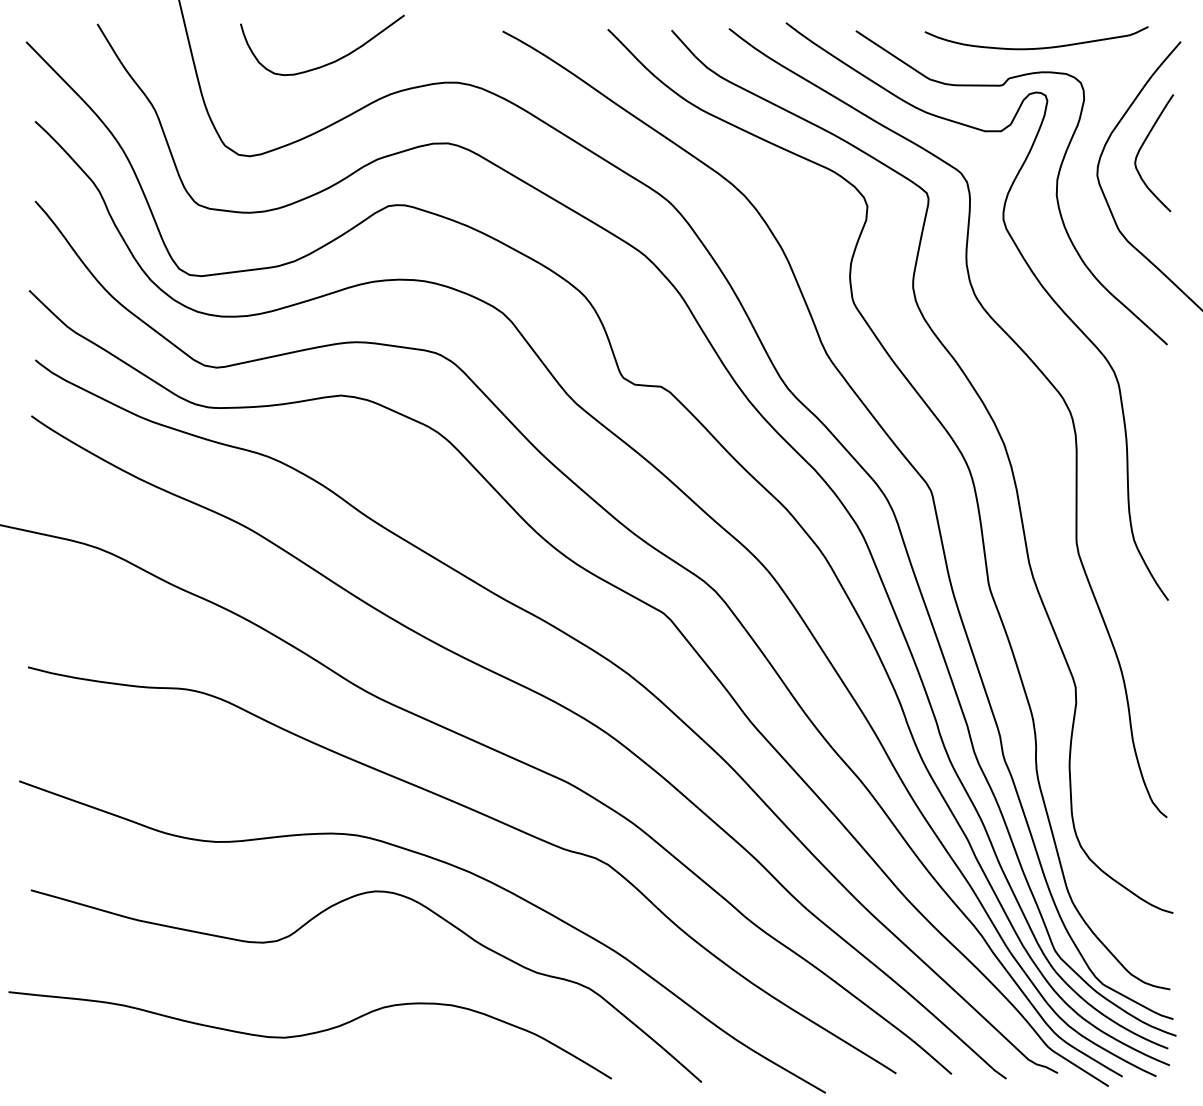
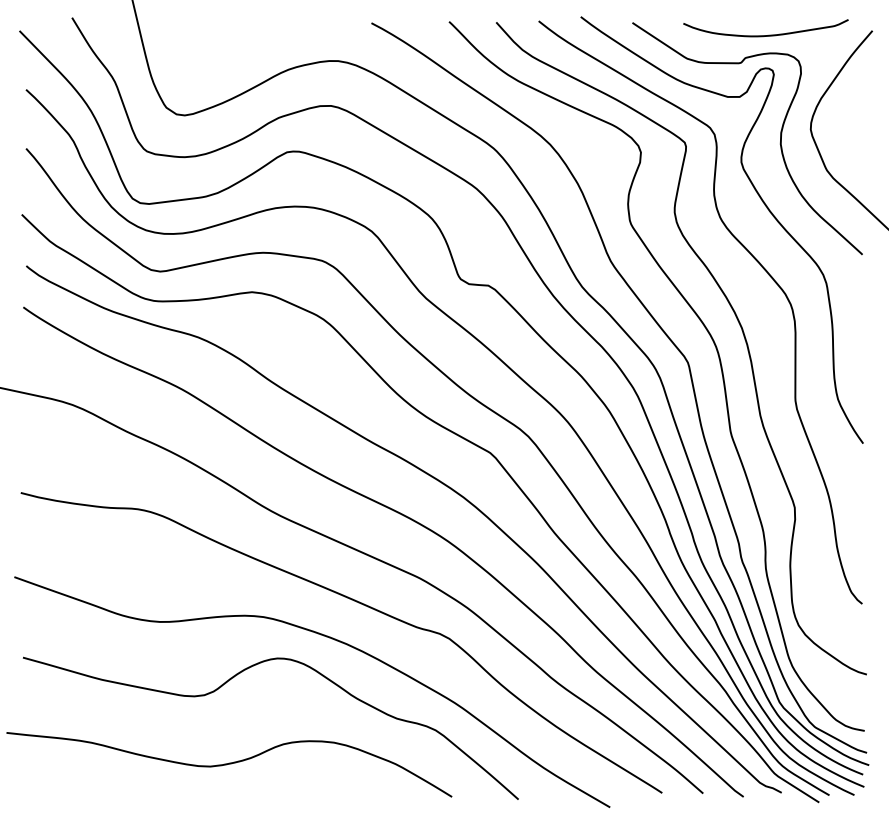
curve: (330, 61) -> (244, 45), removed
curve: (1142, 146) -> (844, 108), removed

